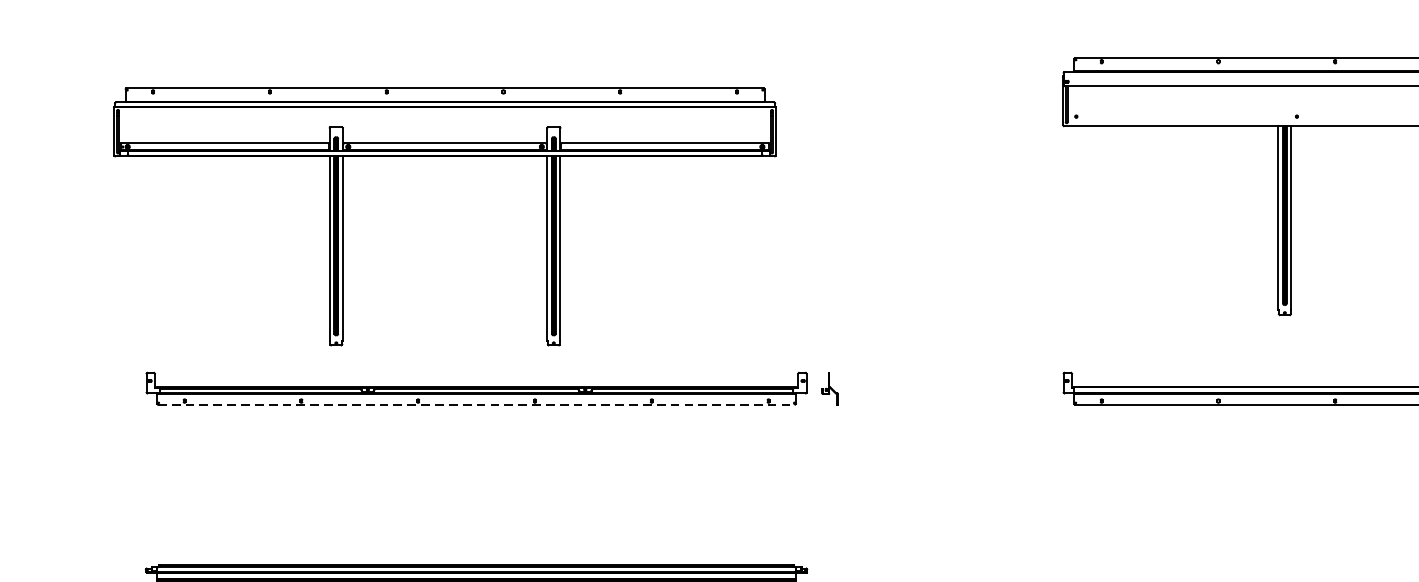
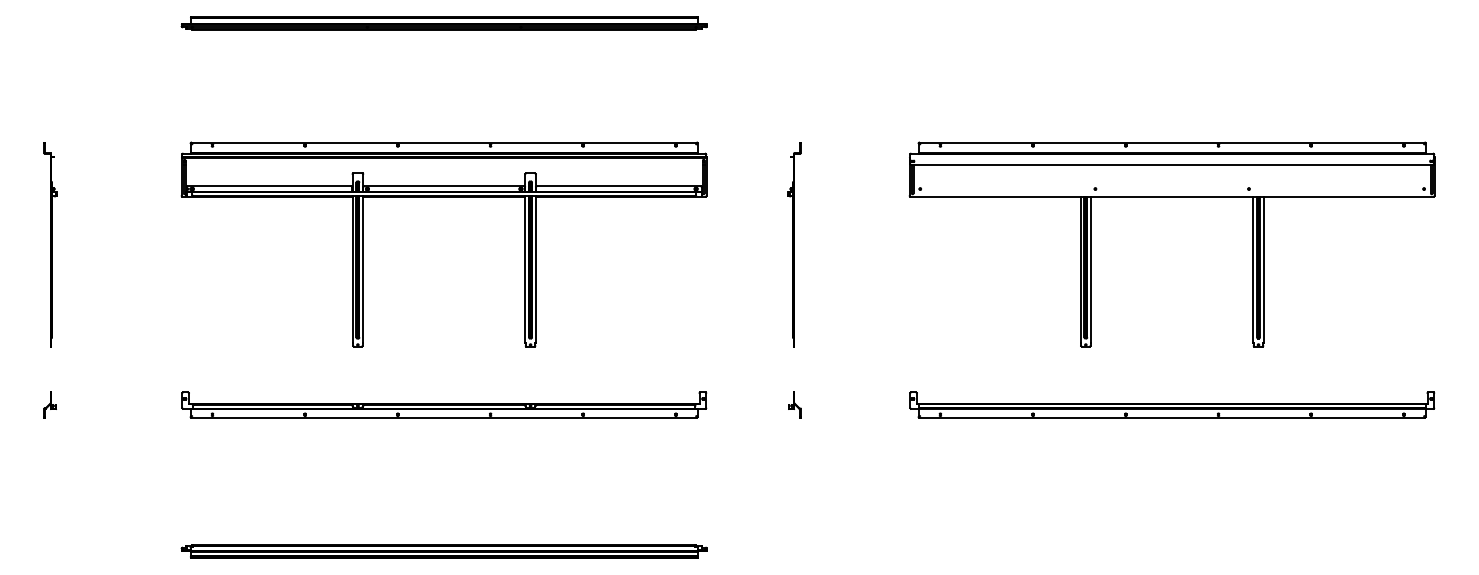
part: (444, 157) -> (443, 197), moved
part: (917, 186) -> (794, 244), added
part: (829, 388) -> (794, 404), moved
line: (476, 404) -> (444, 417), dashed -> solid

